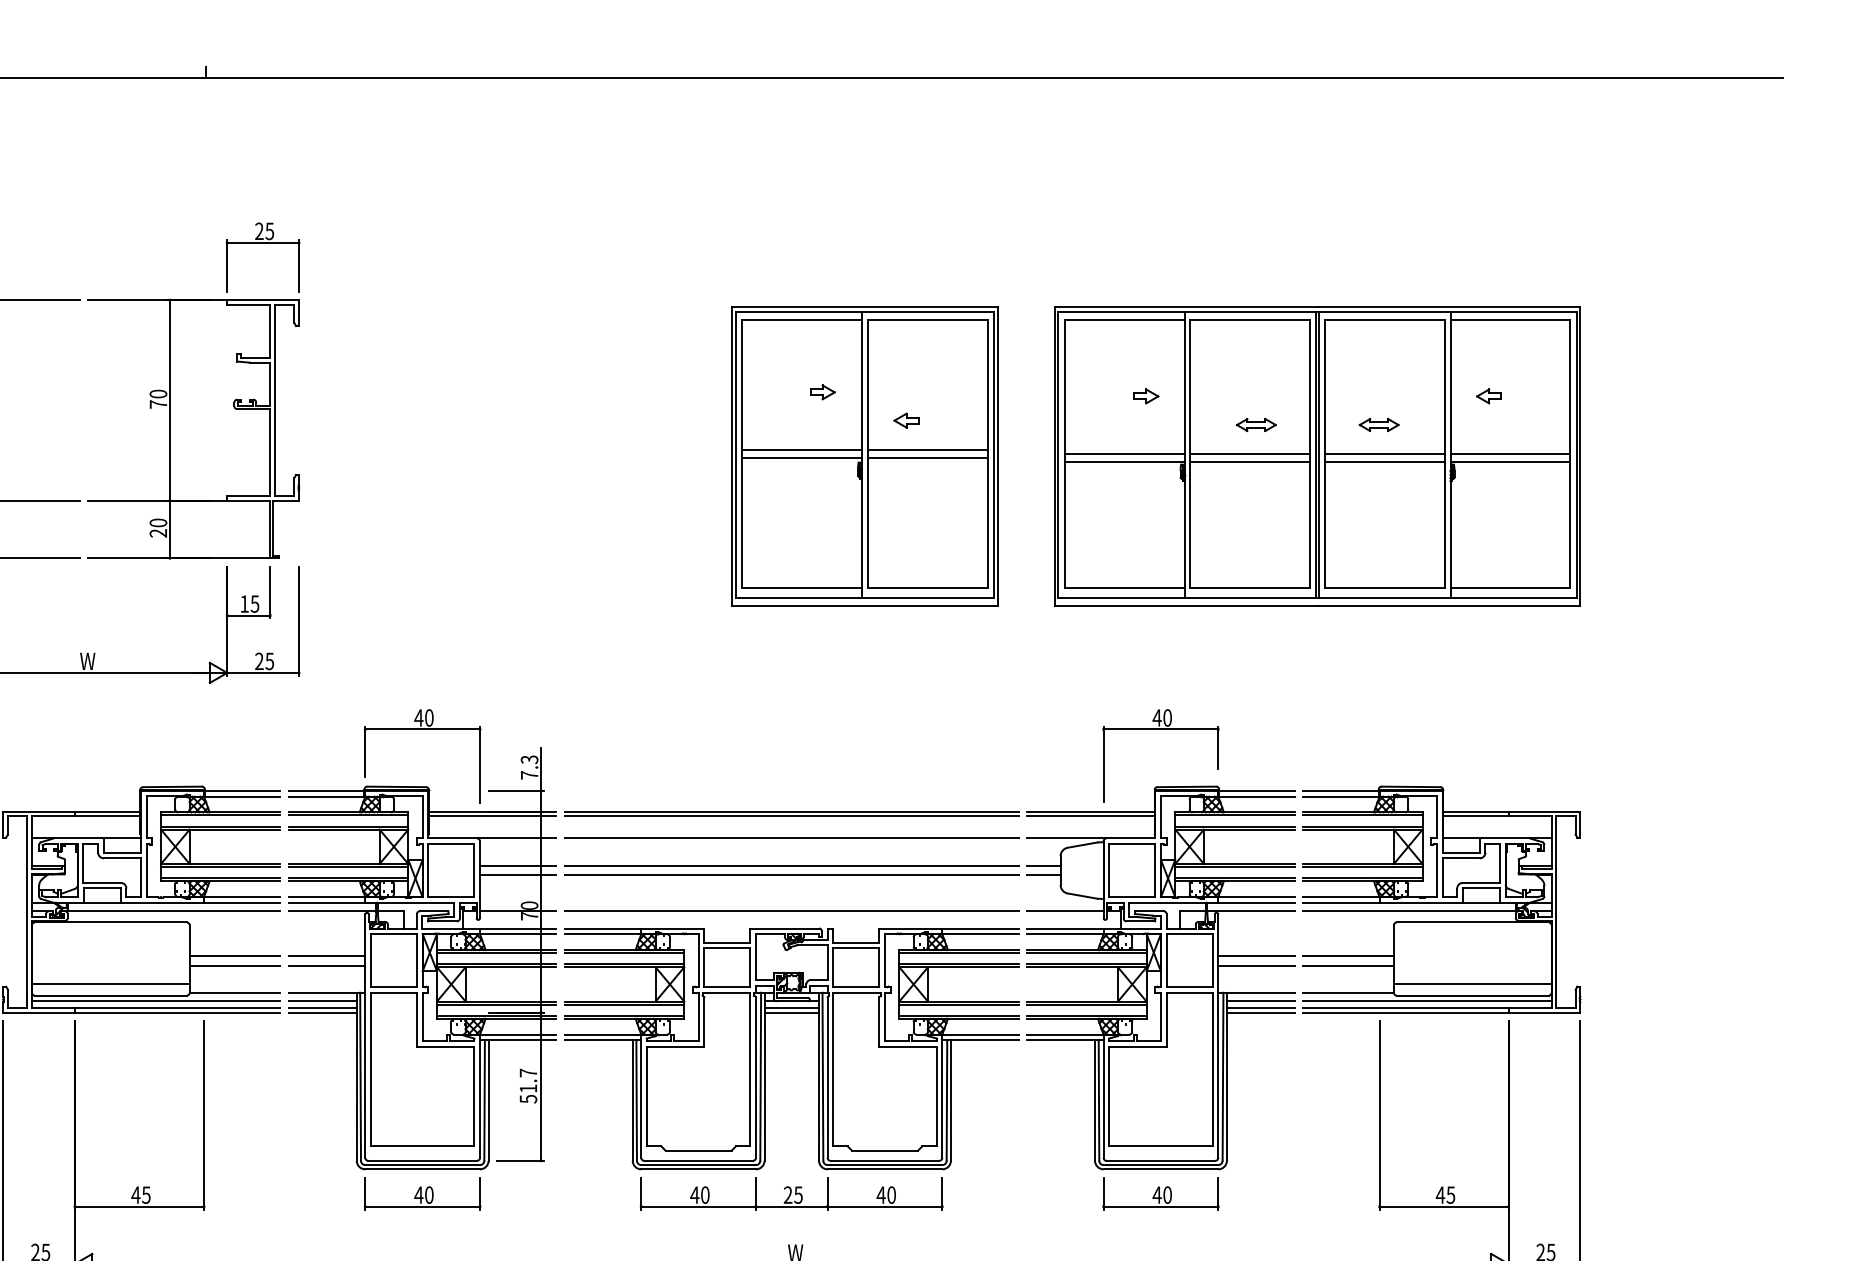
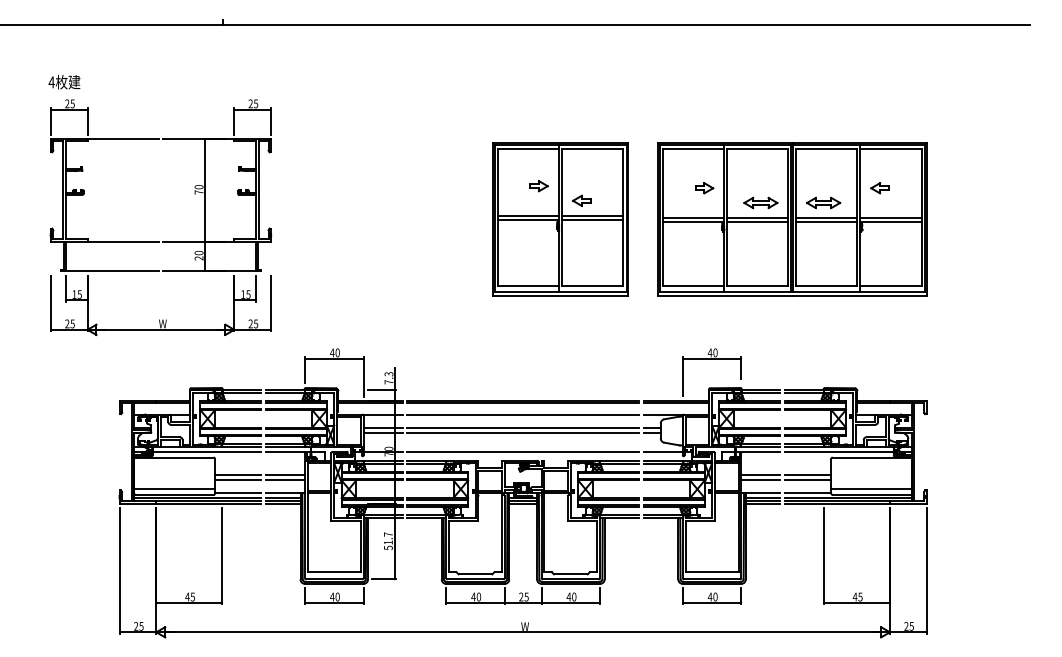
part: (821, 392) -> (538, 186), size x1.43
part: (1146, 396) -> (704, 188), size x1.43
part: (1488, 396) -> (879, 188), size x1.43
part: (905, 420) -> (581, 200), size x1.43
part: (1255, 424) -> (760, 202), size x1.67
part: (1378, 424) -> (823, 202), size x1.67

